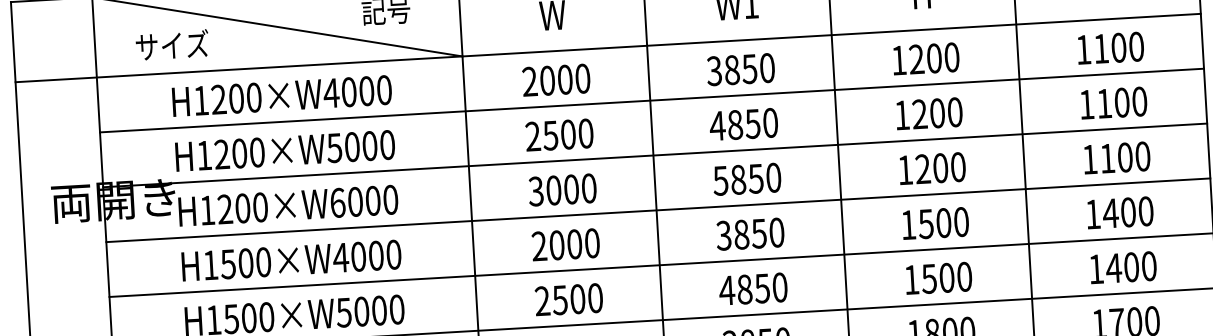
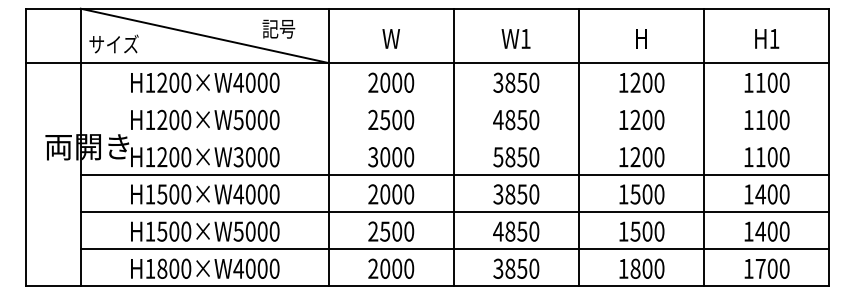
text: (171, 44) -> (113, 43), moved
line: (651, 100) -> (454, 100), removed
line: (654, 155) -> (454, 137), removed
text: (337, 203) -> (238, 157), H1200×W6000 -> H1200×W3000

